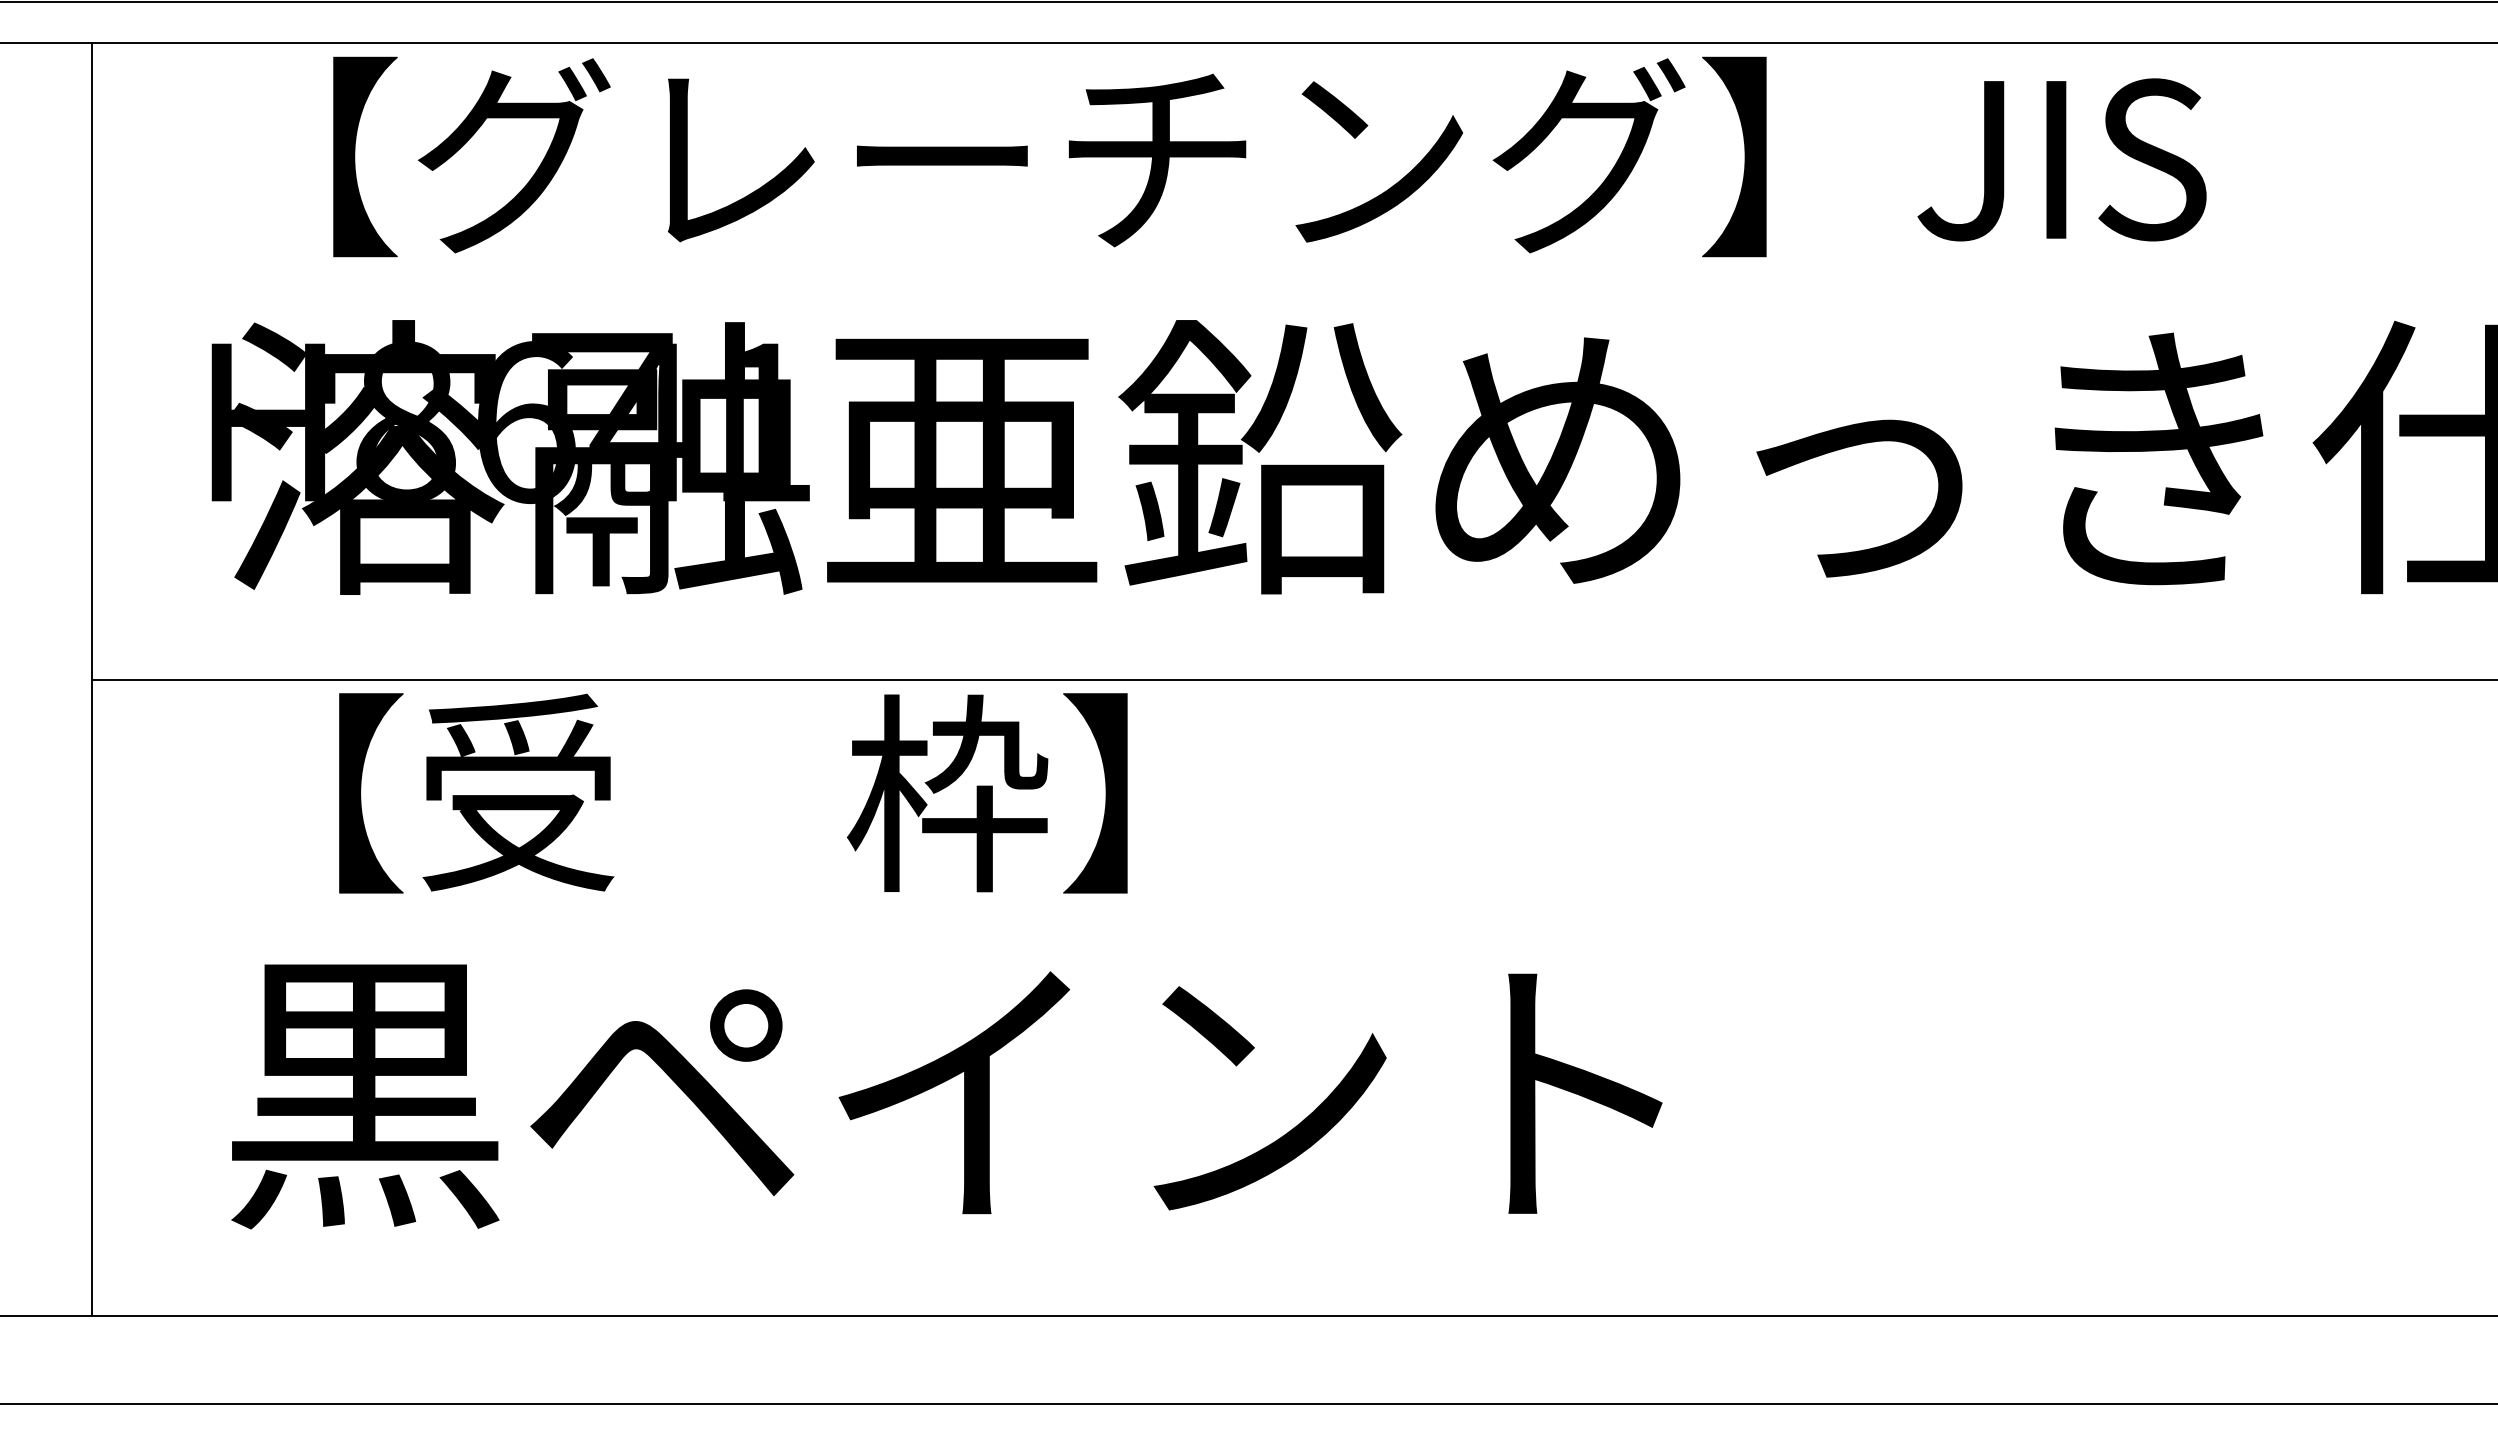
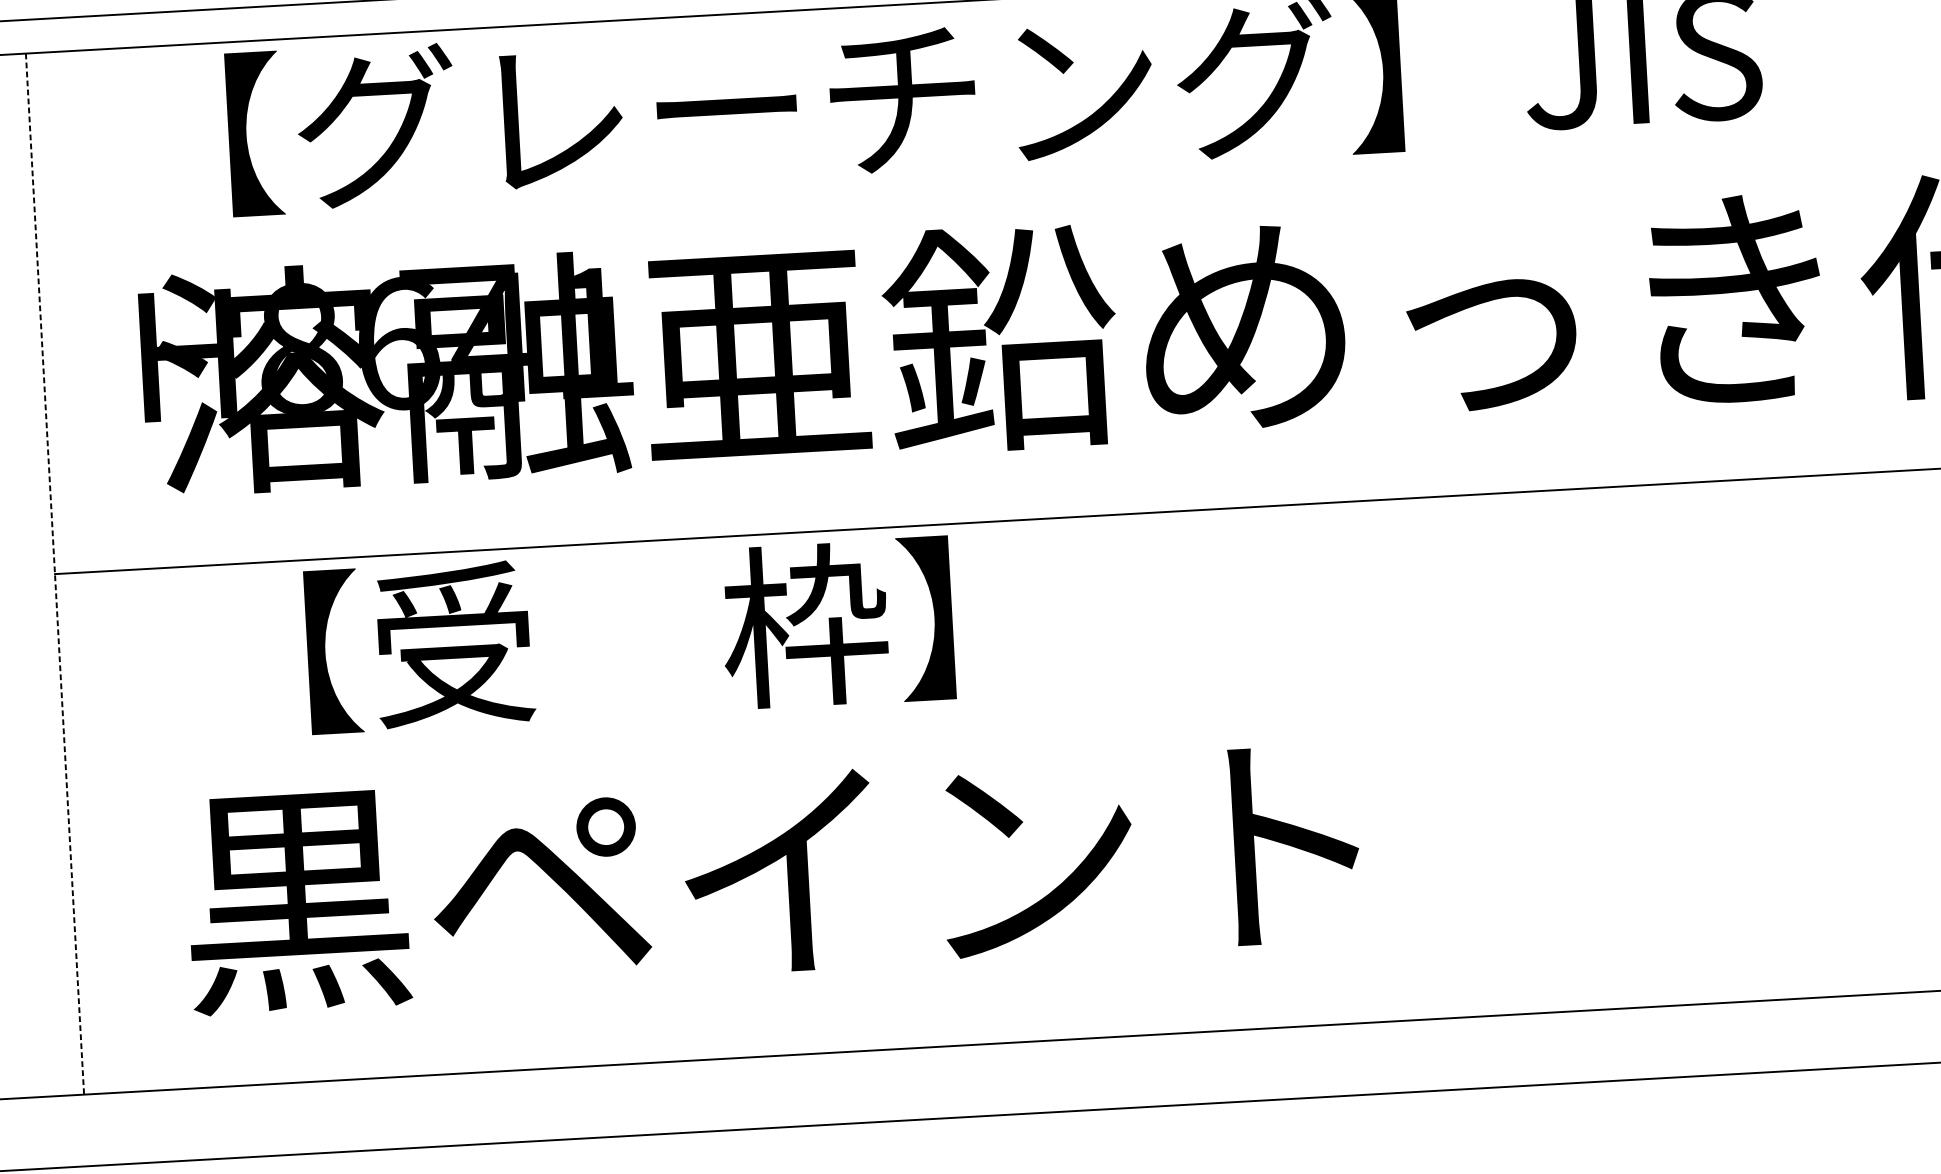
line: (91, 680) -> (54, 574), solid -> dashed
text: (733, 793) -> (630, 635), moved

